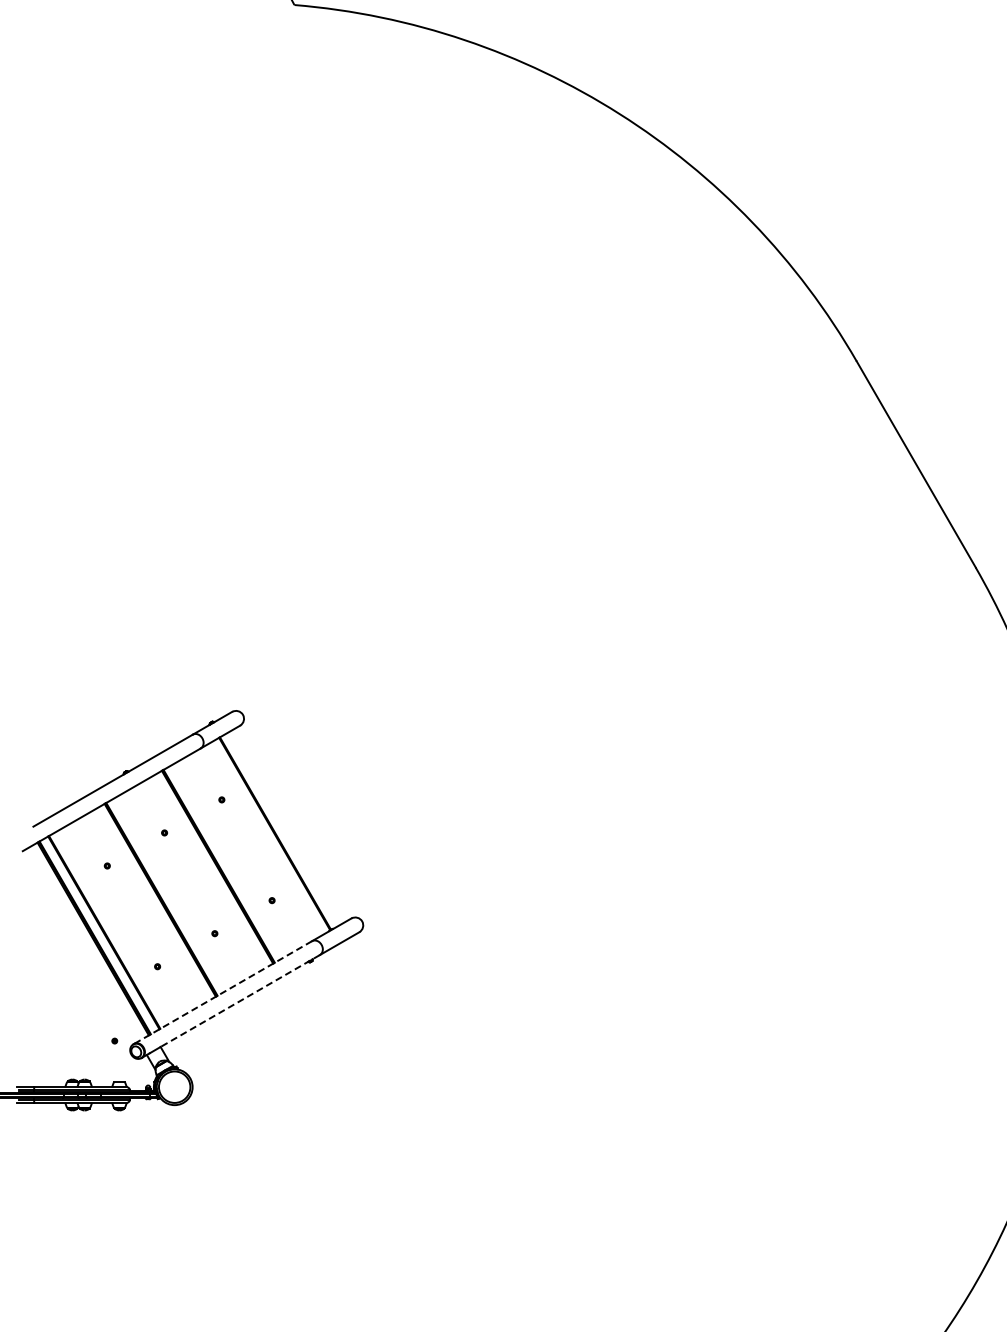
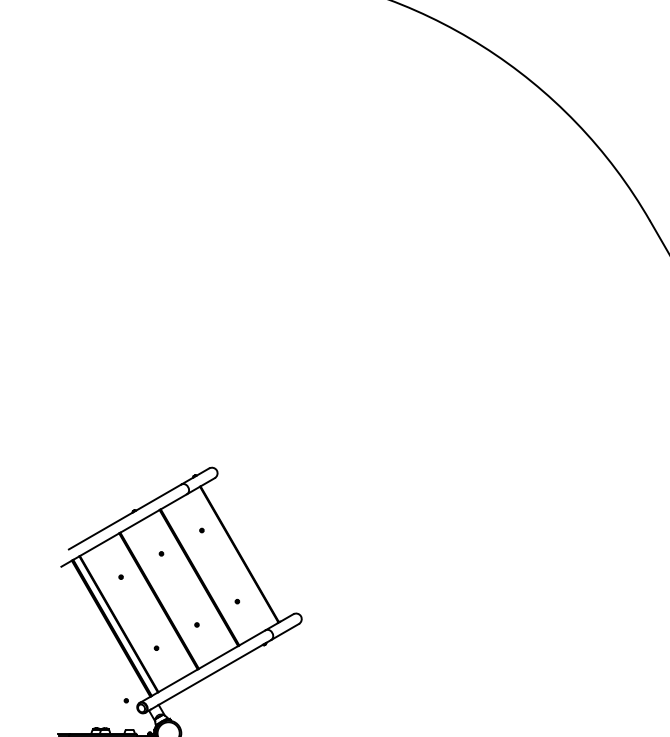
line: (223, 992) -> (203, 666), dashed -> solid
line: (240, 1001) -> (215, 672), dashed -> solid

